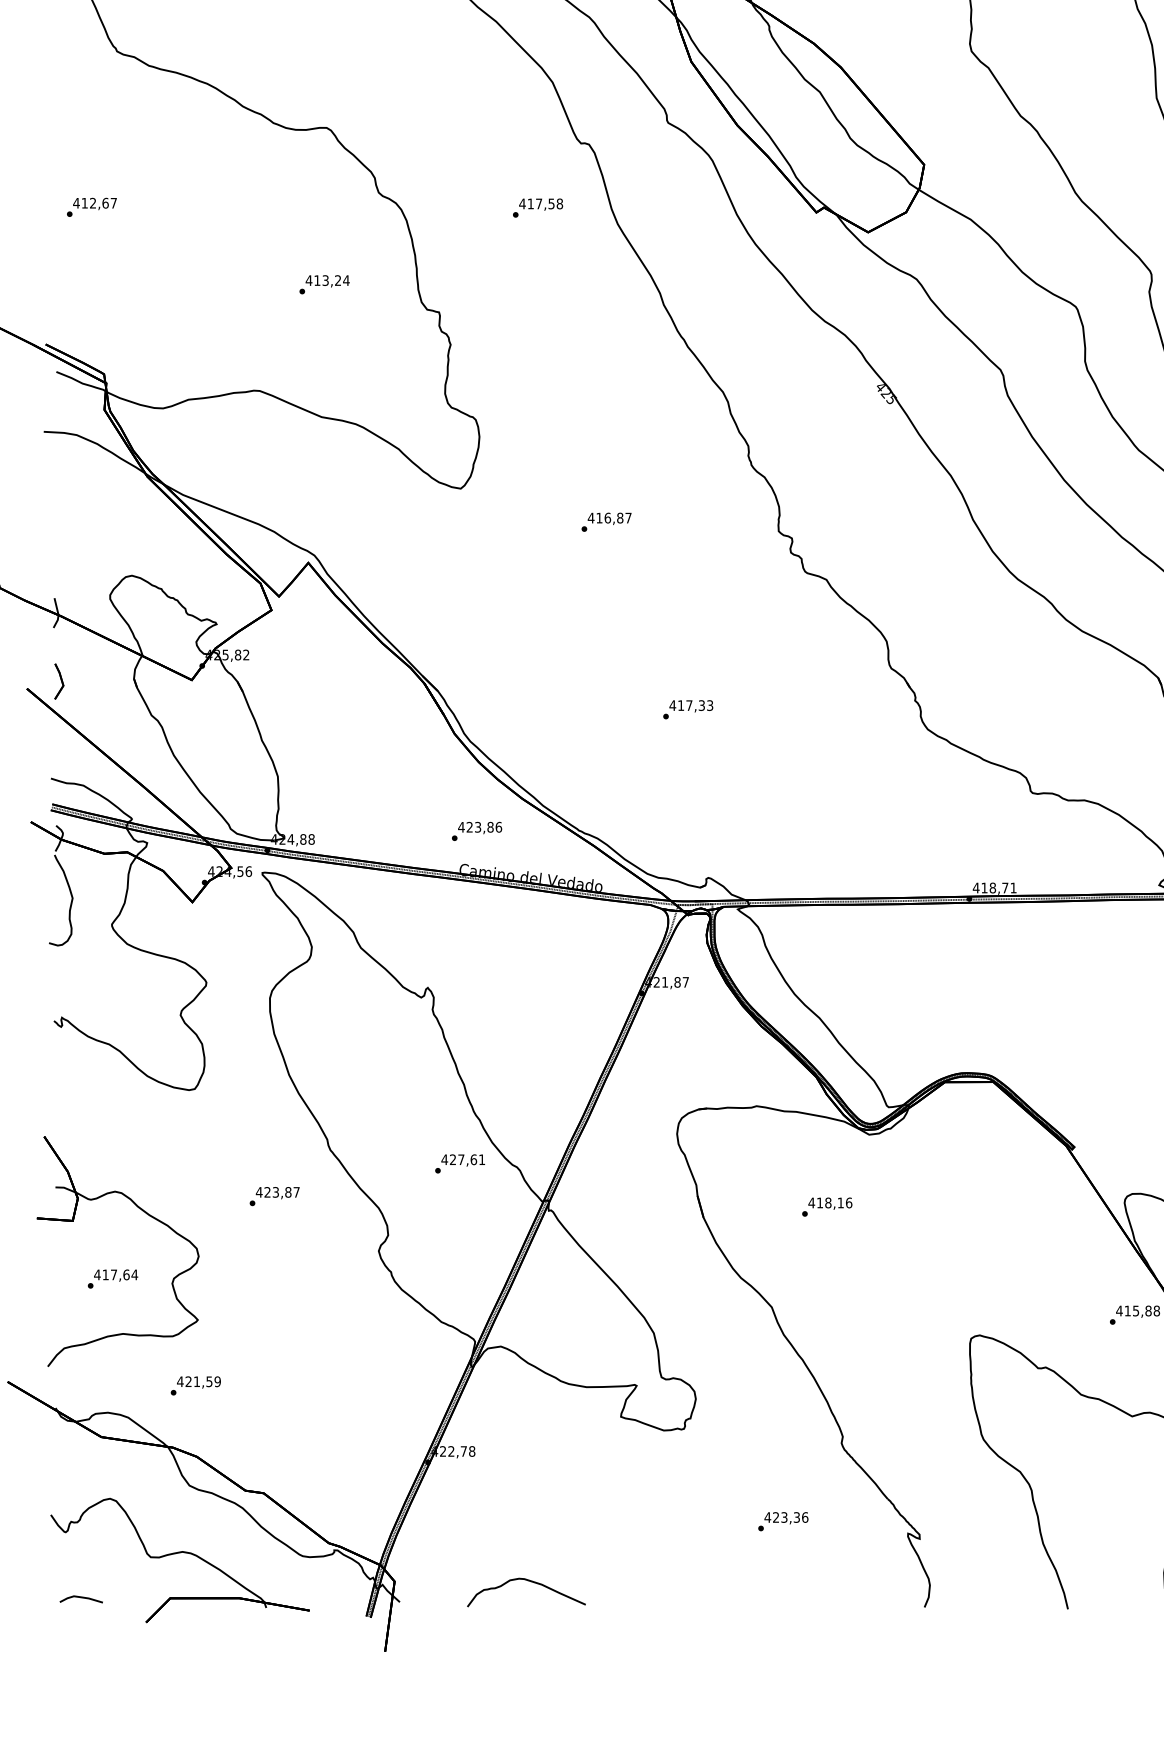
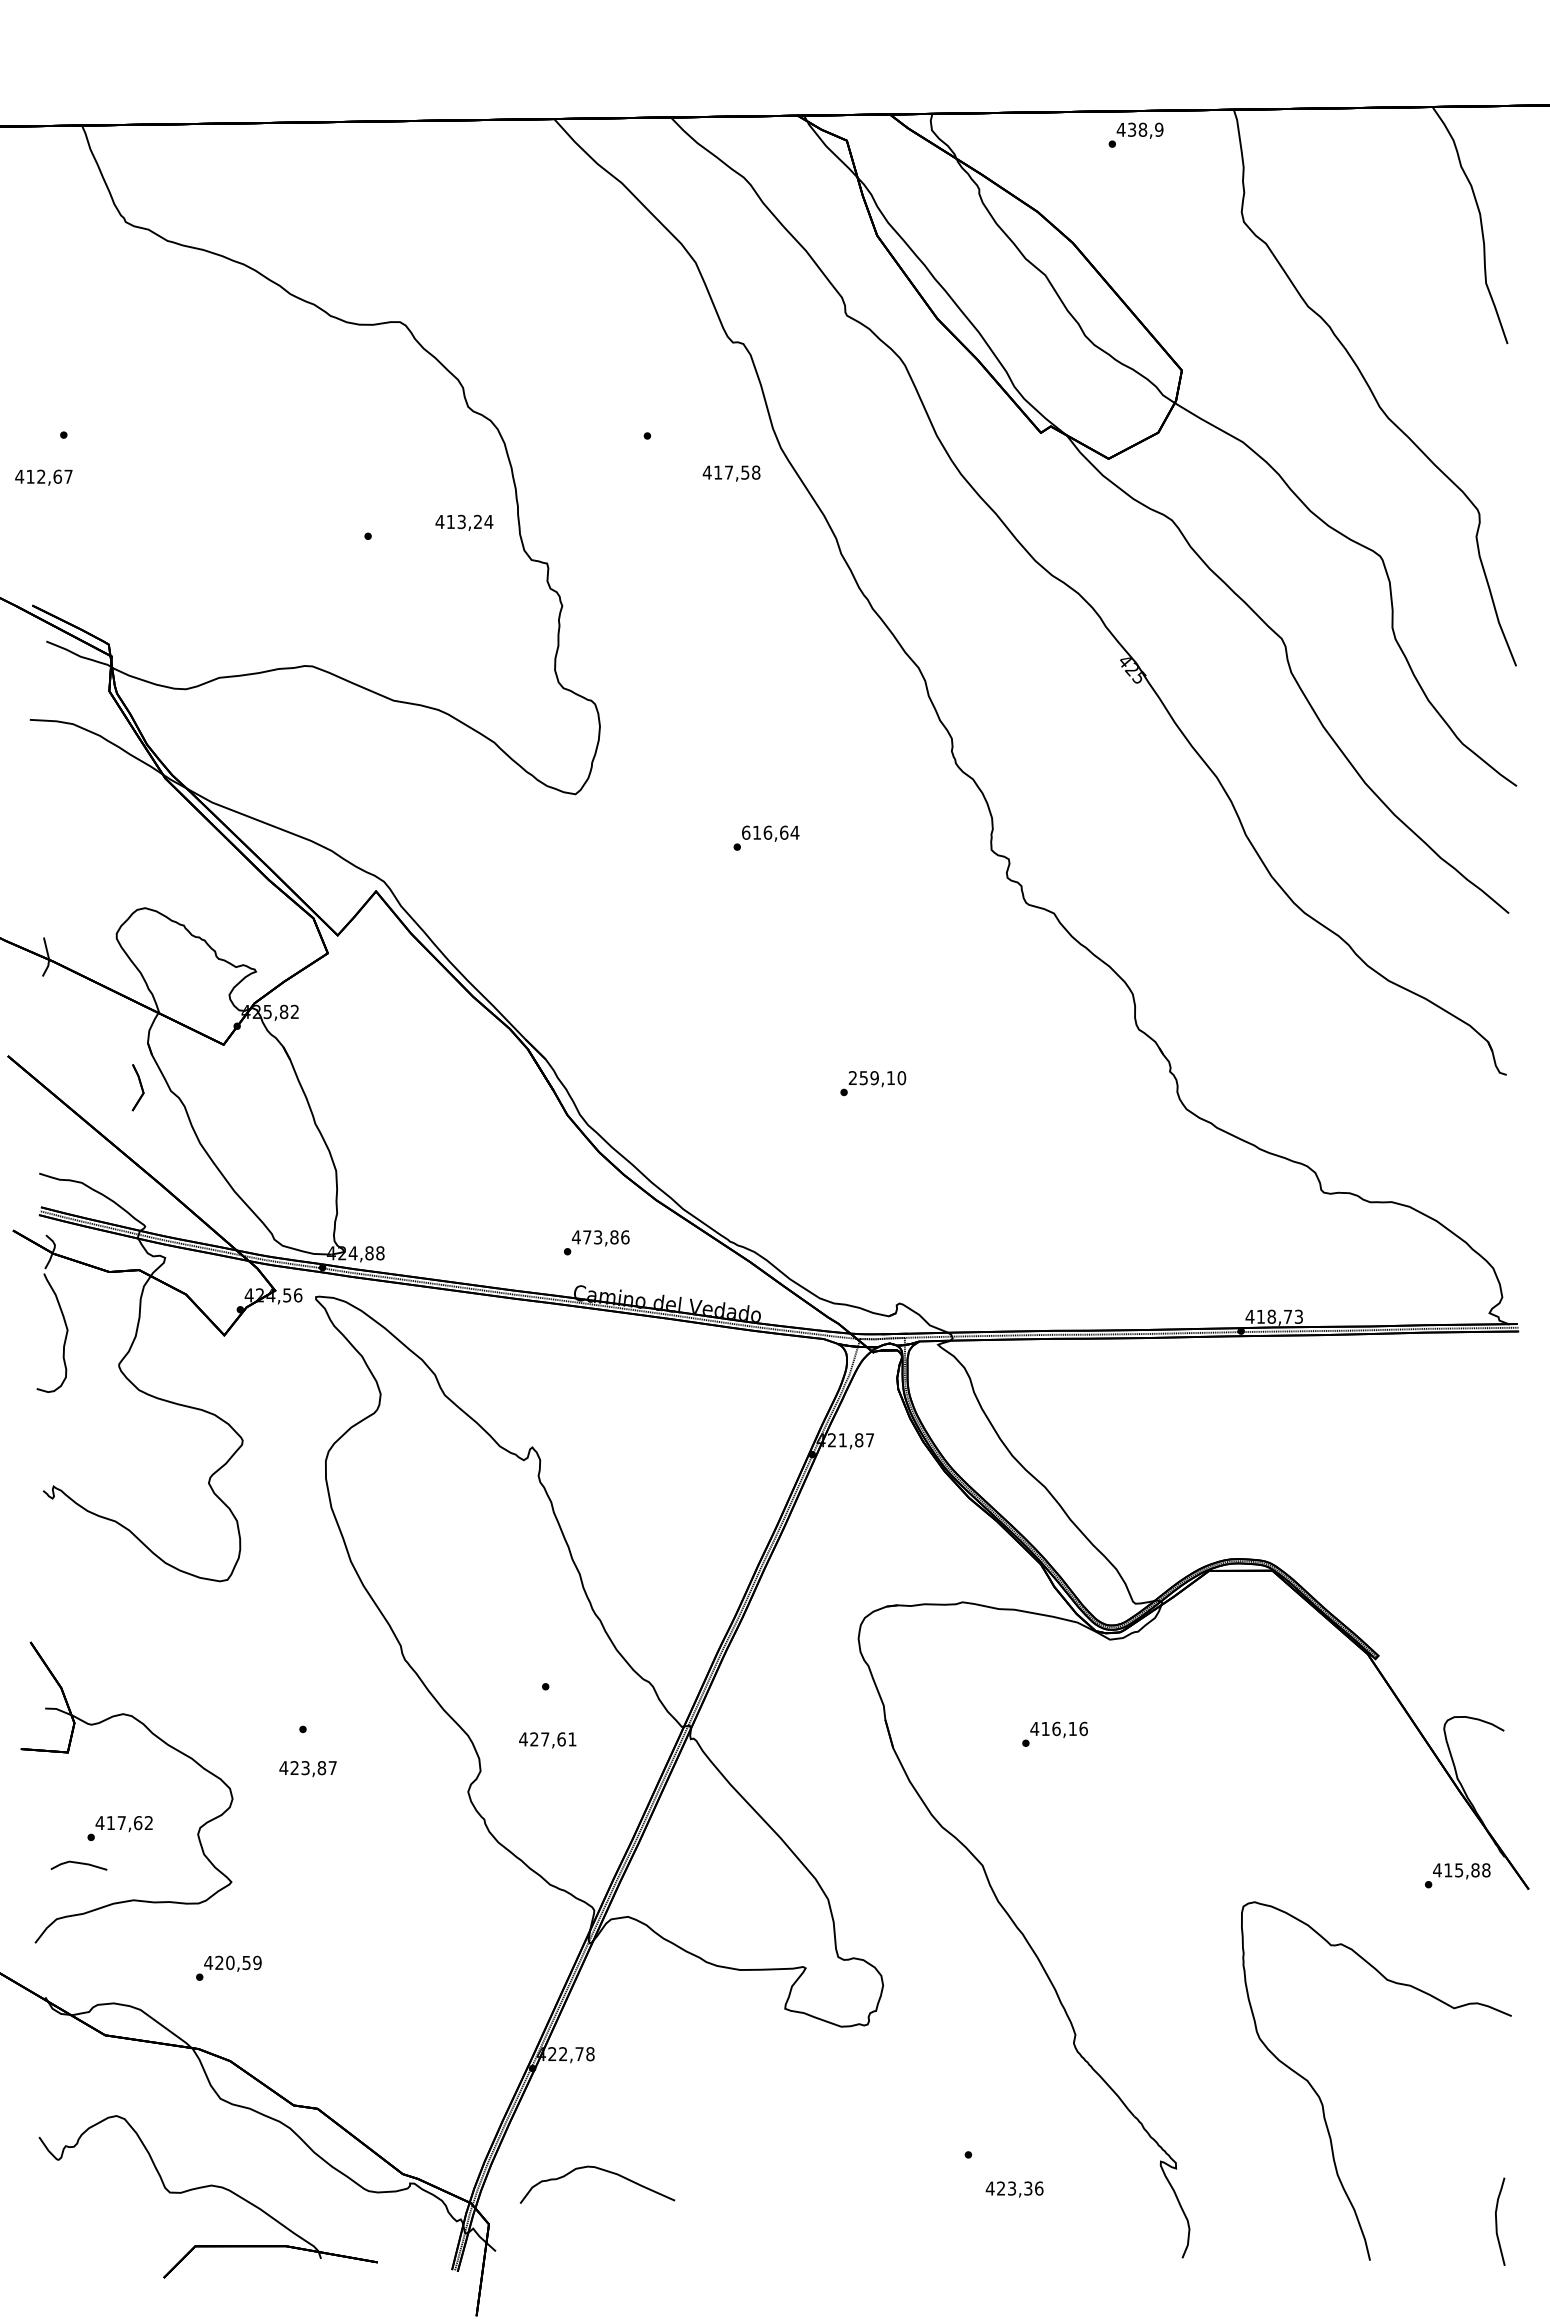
text: (94, 203) -> (43, 477), moved
text: (541, 204) -> (731, 473), moved
text: (327, 281) -> (464, 522), moved
text: (609, 517) -> (770, 832), 416,87 -> 616,64
part: (58, 681) -> (137, 1087), moved
text: (691, 705) -> (877, 1078), 417,33 -> 259,10
text: (469, 827) -> (587, 1237), 423,86 -> 473,86
text: (1013, 887) -> (1298, 1316), 418,71 -> 418,73
text: (463, 1160) -> (547, 1740), moved
text: (277, 1193) -> (307, 1769), moved
text: (828, 1202) -> (1056, 1728), 418,16 -> 416,16
text: (134, 1274) -> (148, 1822), 417,64 -> 417,62
text: (197, 1381) -> (230, 1962), 421,59 -> 420,59
text: (786, 1518) -> (1014, 2189), moved
curve: (529, 1581) -> (601, 2170), moved
part: (80, 1599) -> (78, 1865), moved

